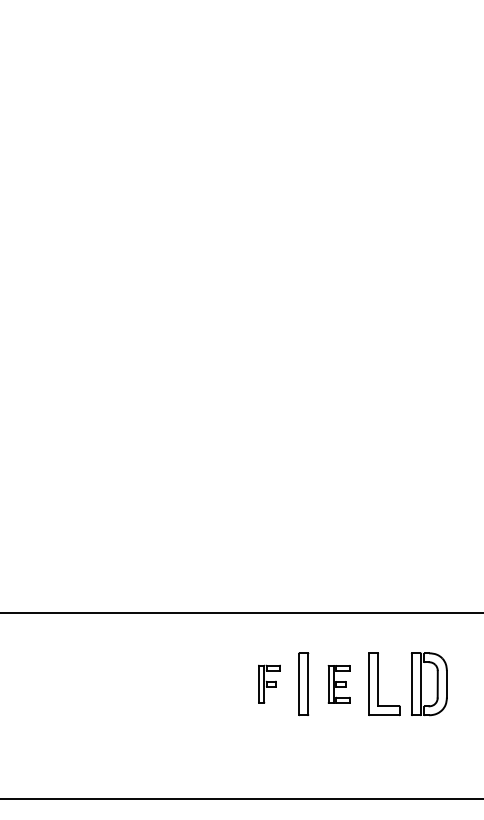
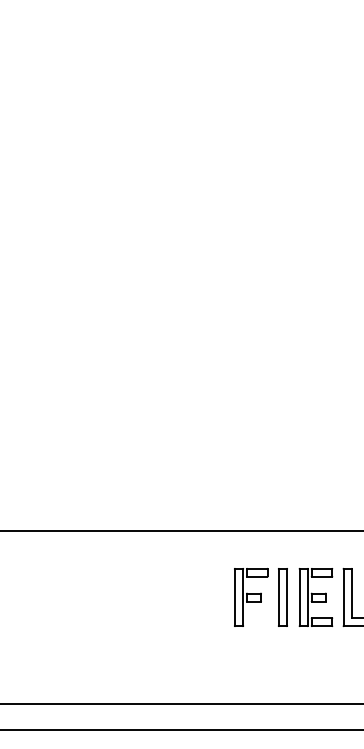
part: (269, 683) -> (251, 596), size x1.67
part: (338, 684) -> (315, 597), size x1.67

